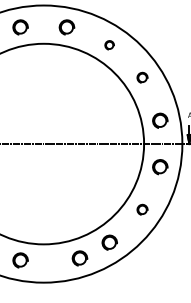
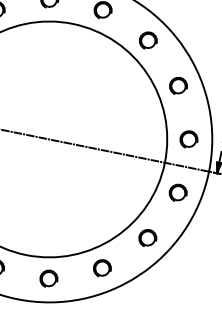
part: (109, 45) -> (147, 41), size x1.67
part: (142, 77) -> (178, 85), size x1.43
part: (142, 209) -> (147, 237), size x1.43
part: (79, 258) -> (48, 278), moved

